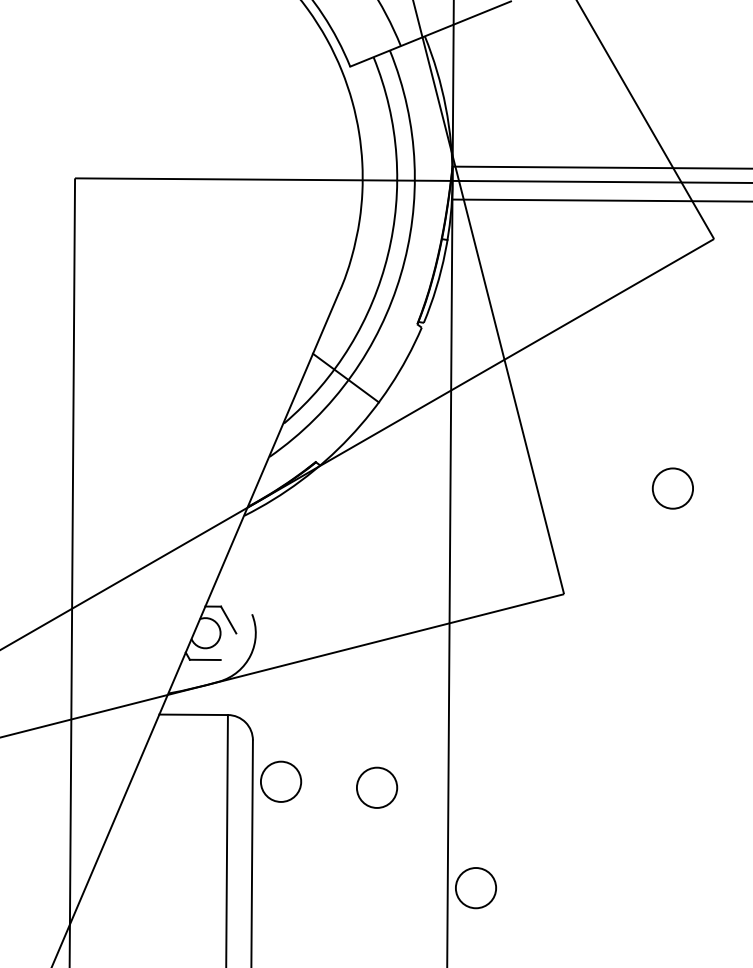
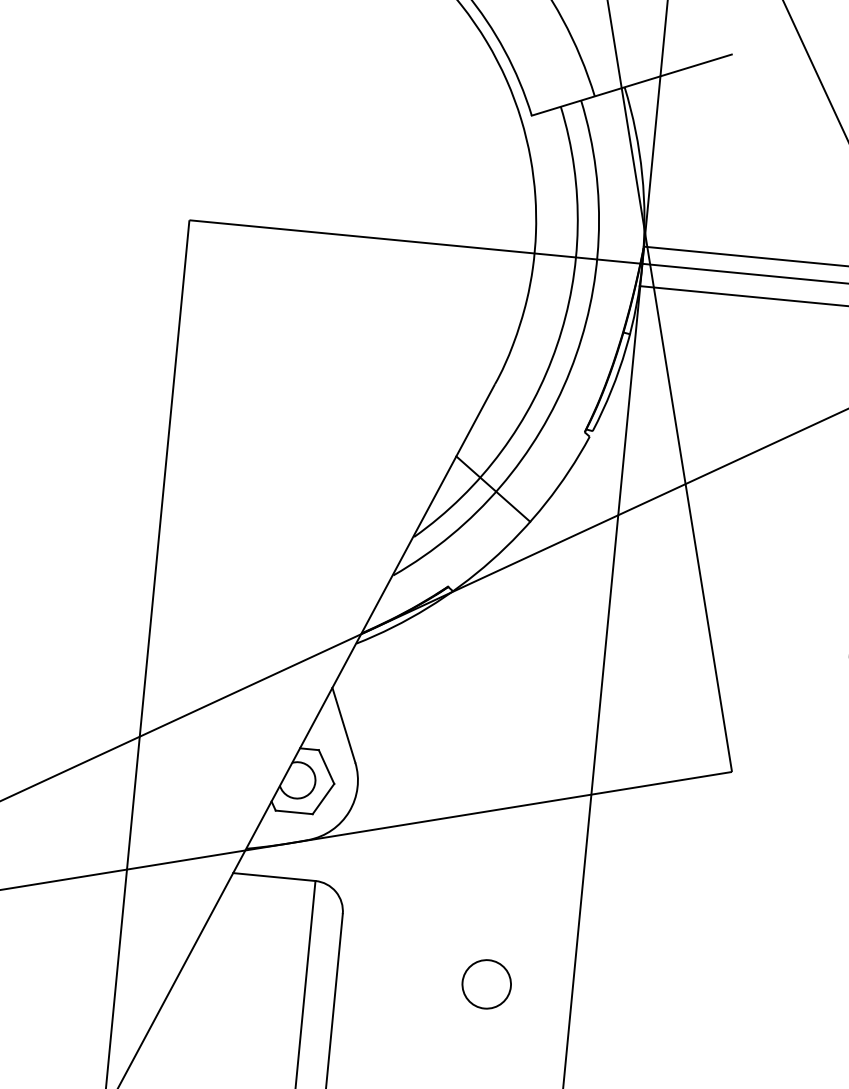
line: (239, 584) -> (343, 725), added
line: (228, 646) -> (323, 798), added
circle: (281, 781) -> (372, 966), removed

